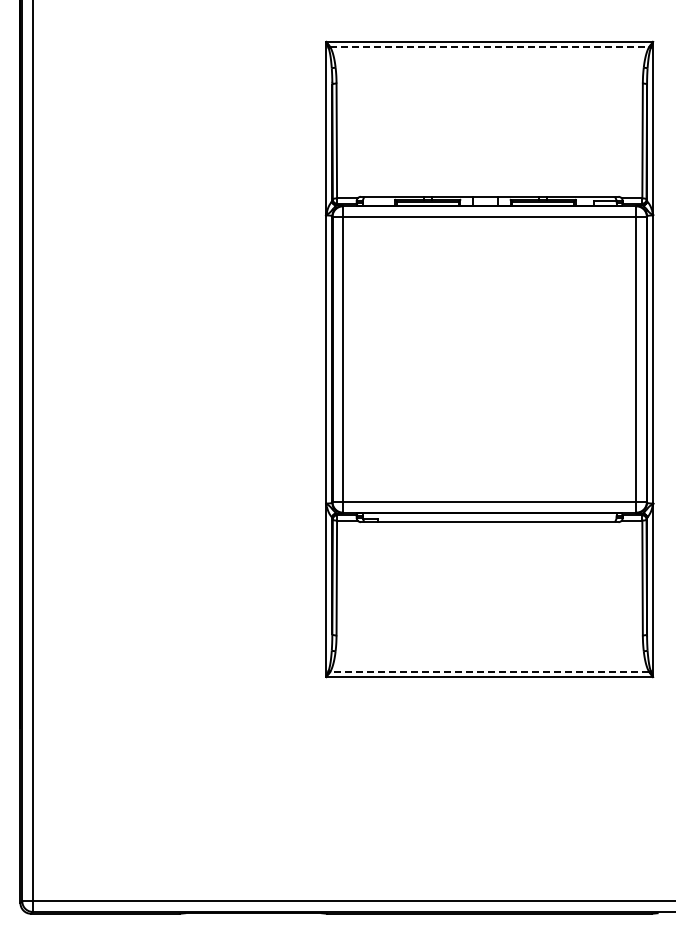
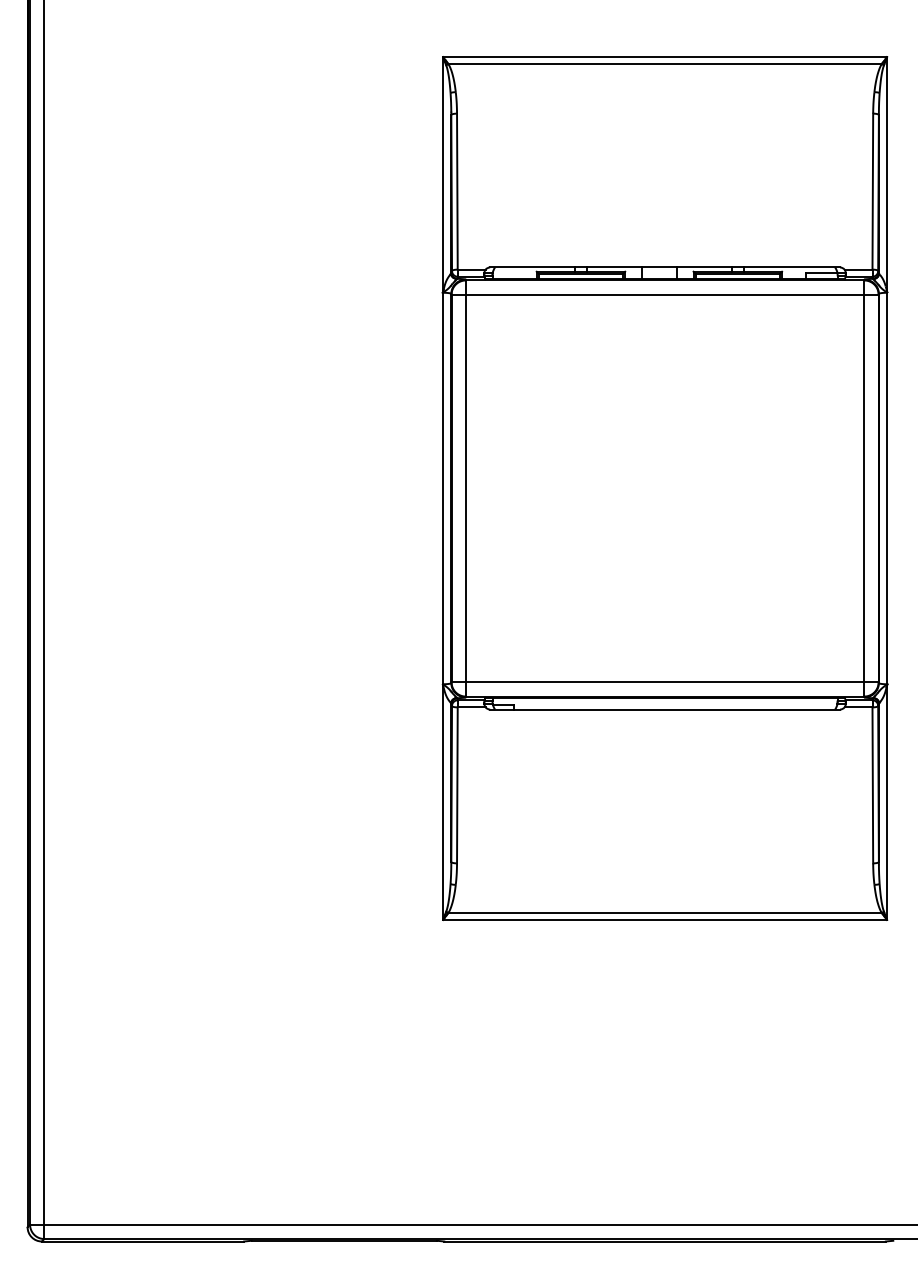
line: (490, 47) -> (666, 64), dashed -> solid
line: (489, 671) -> (664, 912), dashed -> solid

